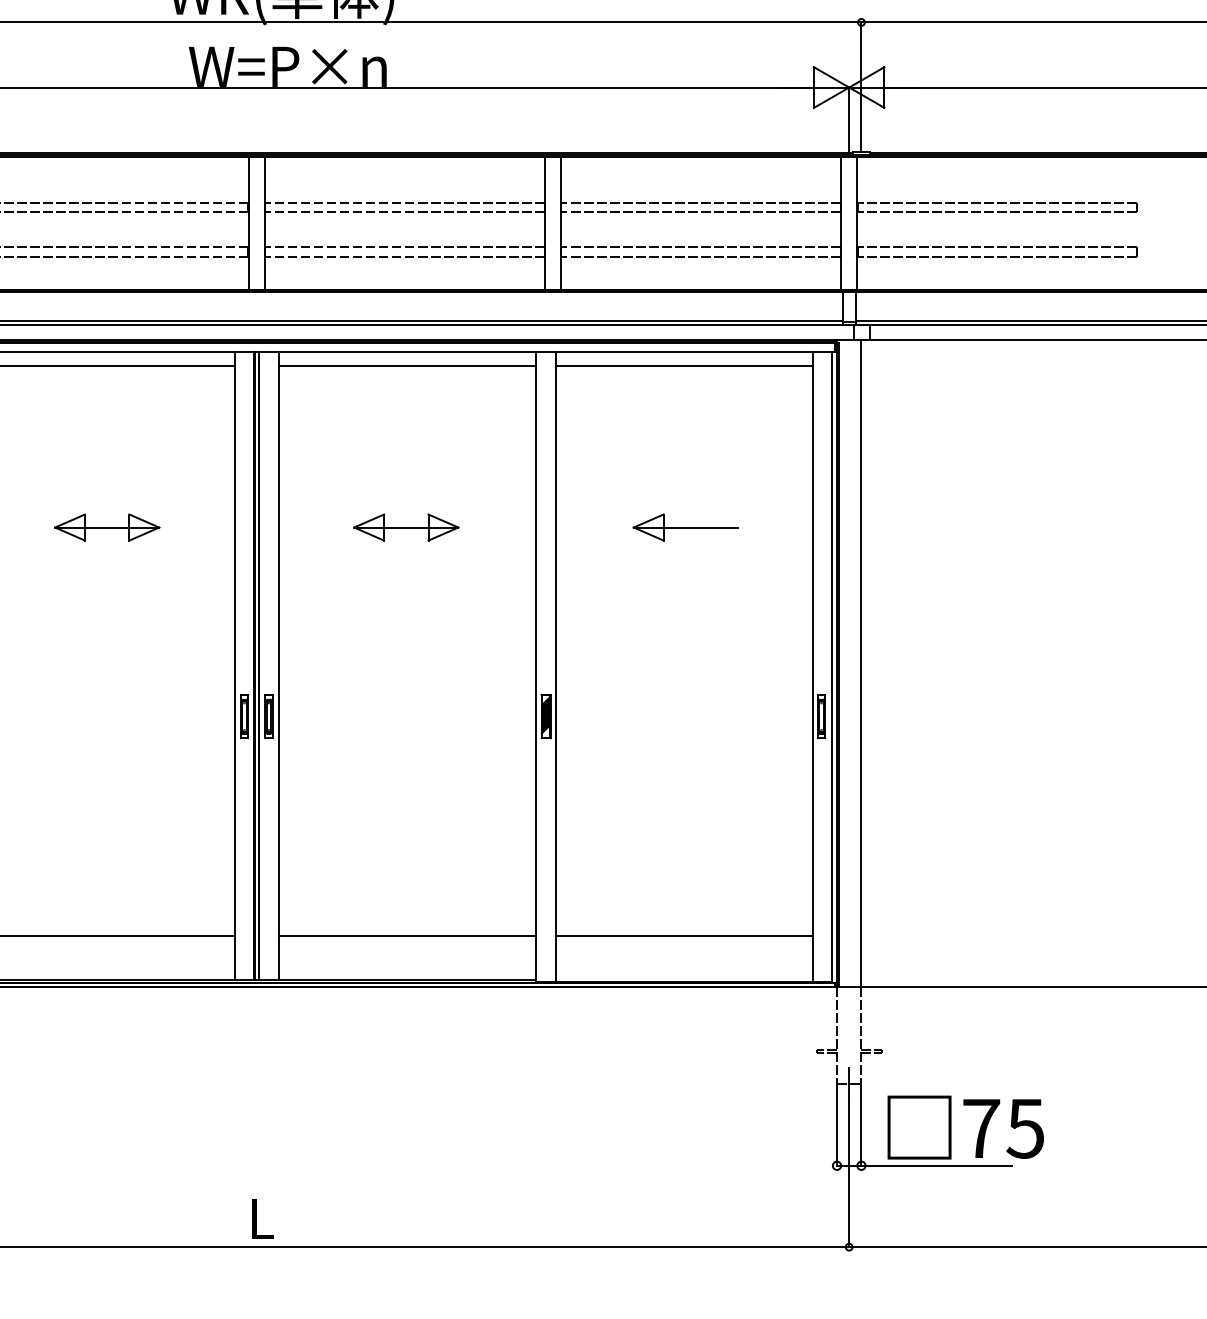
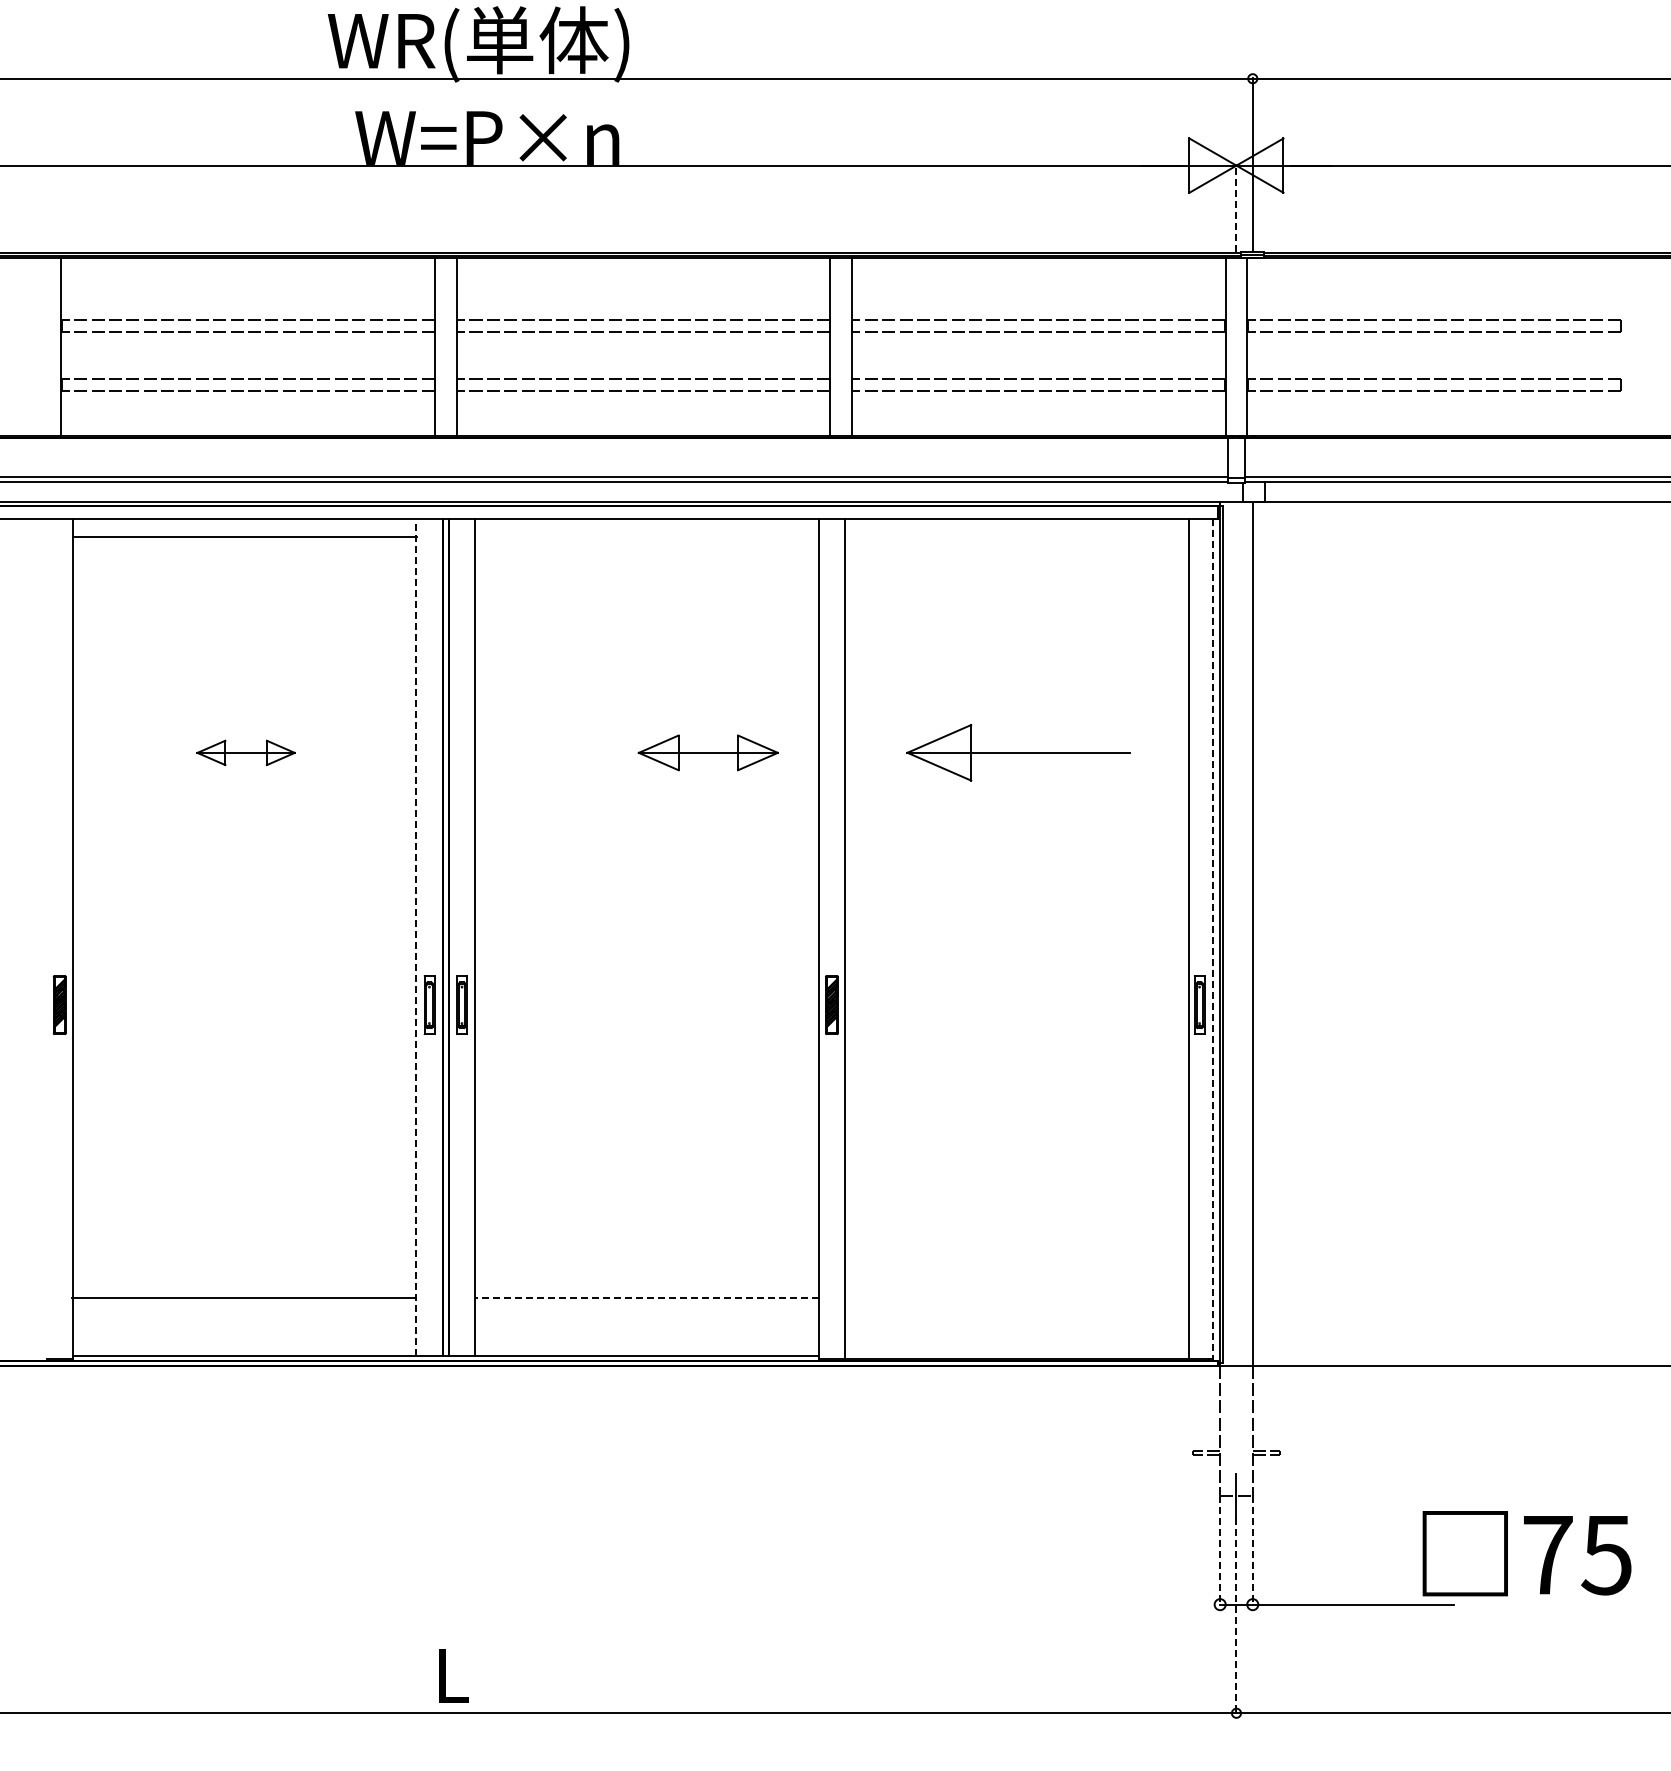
line: (849, 119) -> (1236, 208), solid -> dashed
line: (407, 366) -> (646, 537), removed
line: (684, 366) -> (1016, 537), removed
part: (106, 527) -> (245, 752), size x0.7
part: (405, 527) -> (707, 752), moved
part: (685, 527) -> (1017, 752), size x1.6
line: (234, 665) -> (416, 937), solid -> dashed
line: (832, 668) -> (1213, 940), solid -> dashed
line: (407, 935) -> (646, 1297), solid -> dashed
line: (684, 935) -> (1016, 1297), removed
line: (837, 1125) -> (1220, 1551), solid -> dashed
line: (861, 1125) -> (1252, 1551), solid -> dashed
text: (965, 1127) -> (1526, 1553), moved
line: (849, 1173) -> (1236, 1615), solid -> dashed

